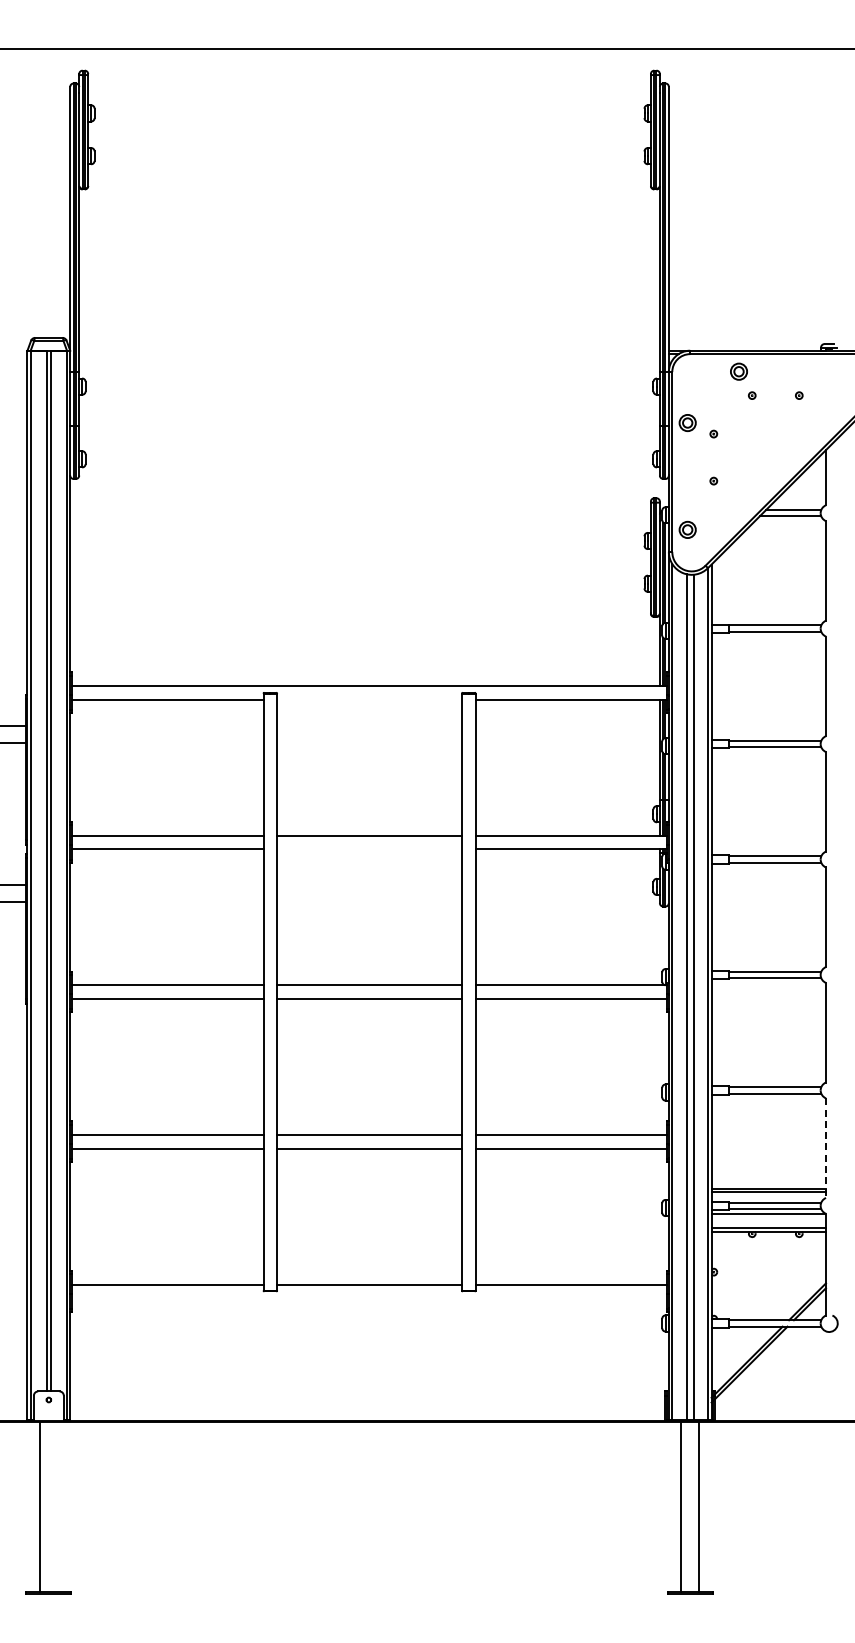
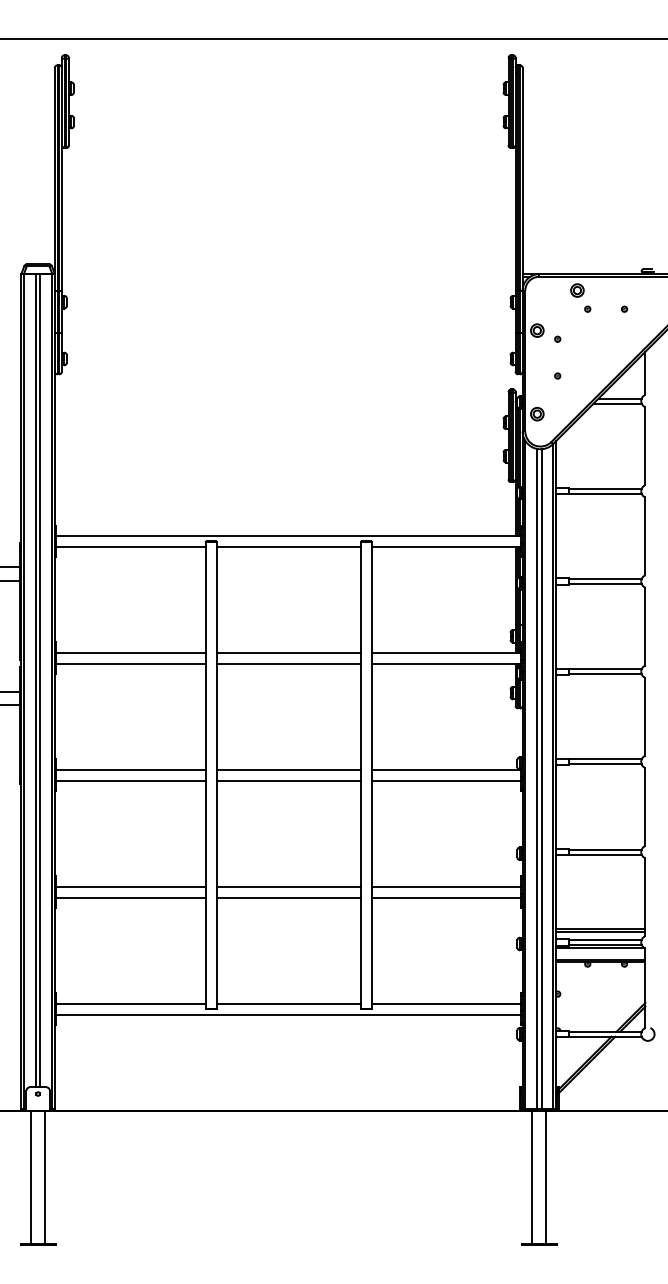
line: (369, 699) -> (288, 546), added
line: (369, 849) -> (288, 663), added
line: (826, 1148) -> (645, 897), dashed -> solid
line: (369, 1298) -> (288, 1014), added
line: (57, 1506) -> (44, 1177), added

